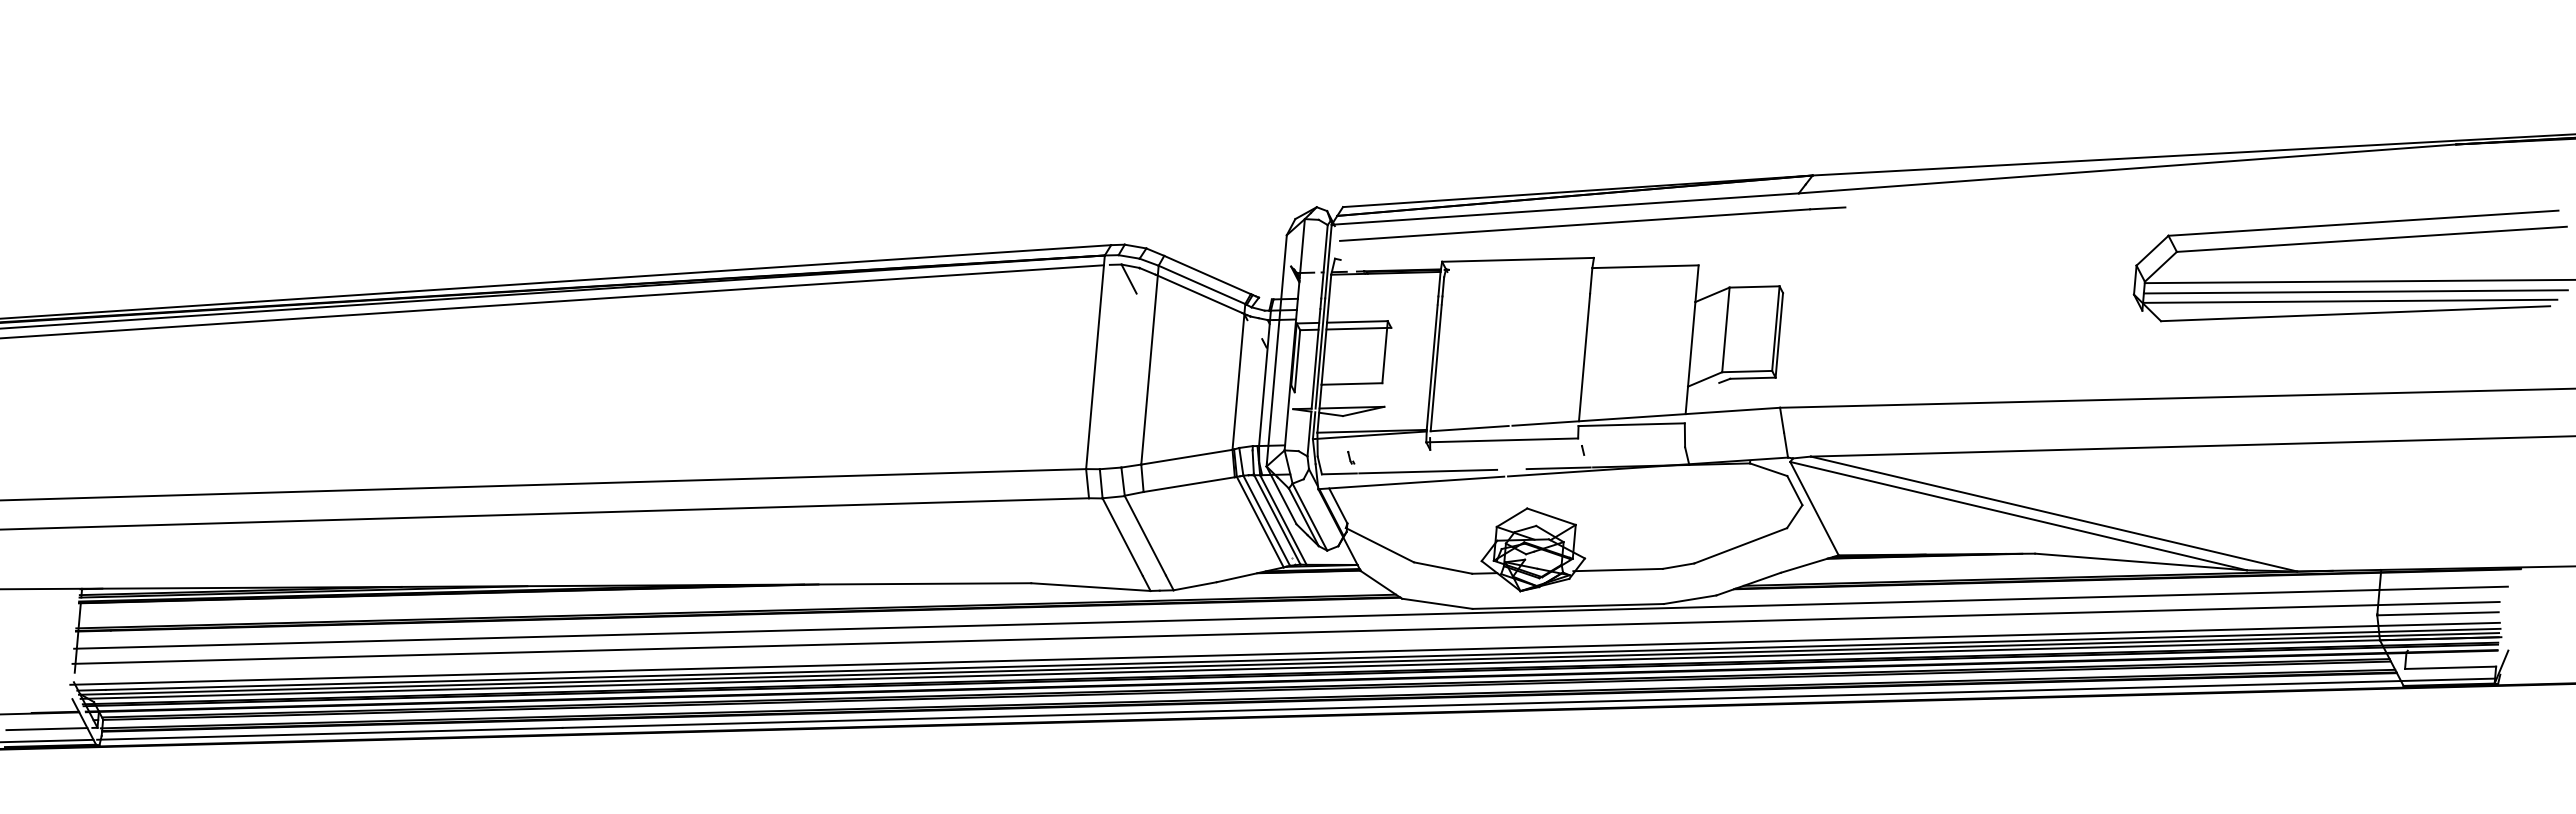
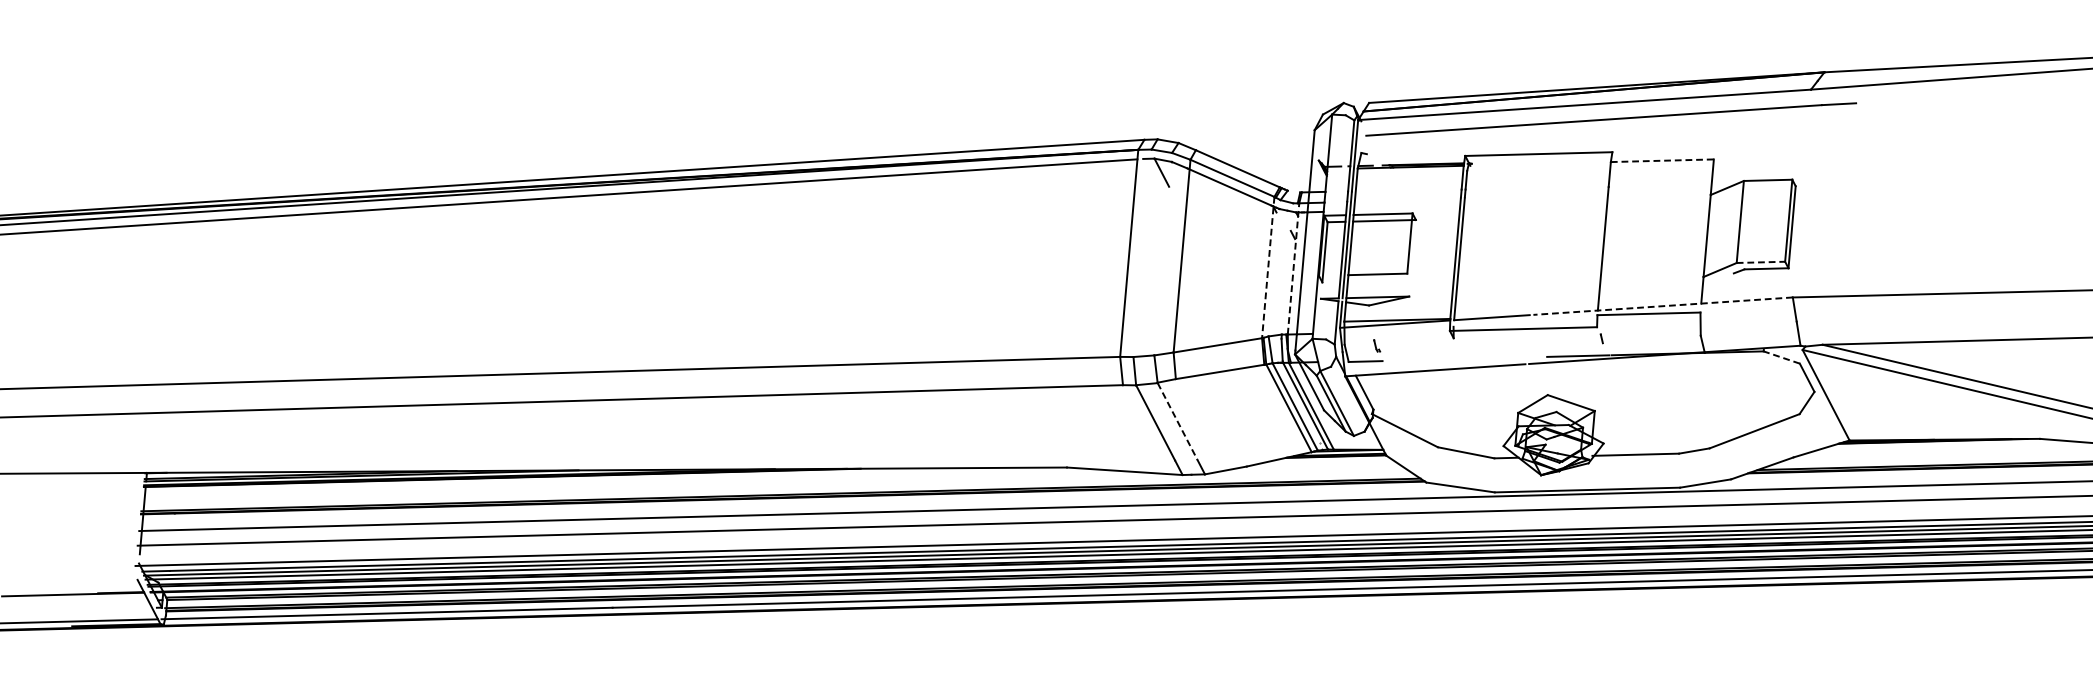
line: (1646, 266) -> (1663, 160), solid -> dashed
line: (1747, 371) -> (1761, 262), solid -> dashed
line: (1238, 377) -> (1267, 268), solid -> dashed
line: (1264, 378) -> (1293, 269), solid -> dashed
line: (1645, 416) -> (1662, 305), solid -> dashed
line: (1768, 469) -> (1781, 357), solid -> dashed
line: (1428, 471) -> (1452, 359), removed
line: (1145, 535) -> (1177, 421), solid -> dashed
line: (46, 729) -> (112, 609), removed

